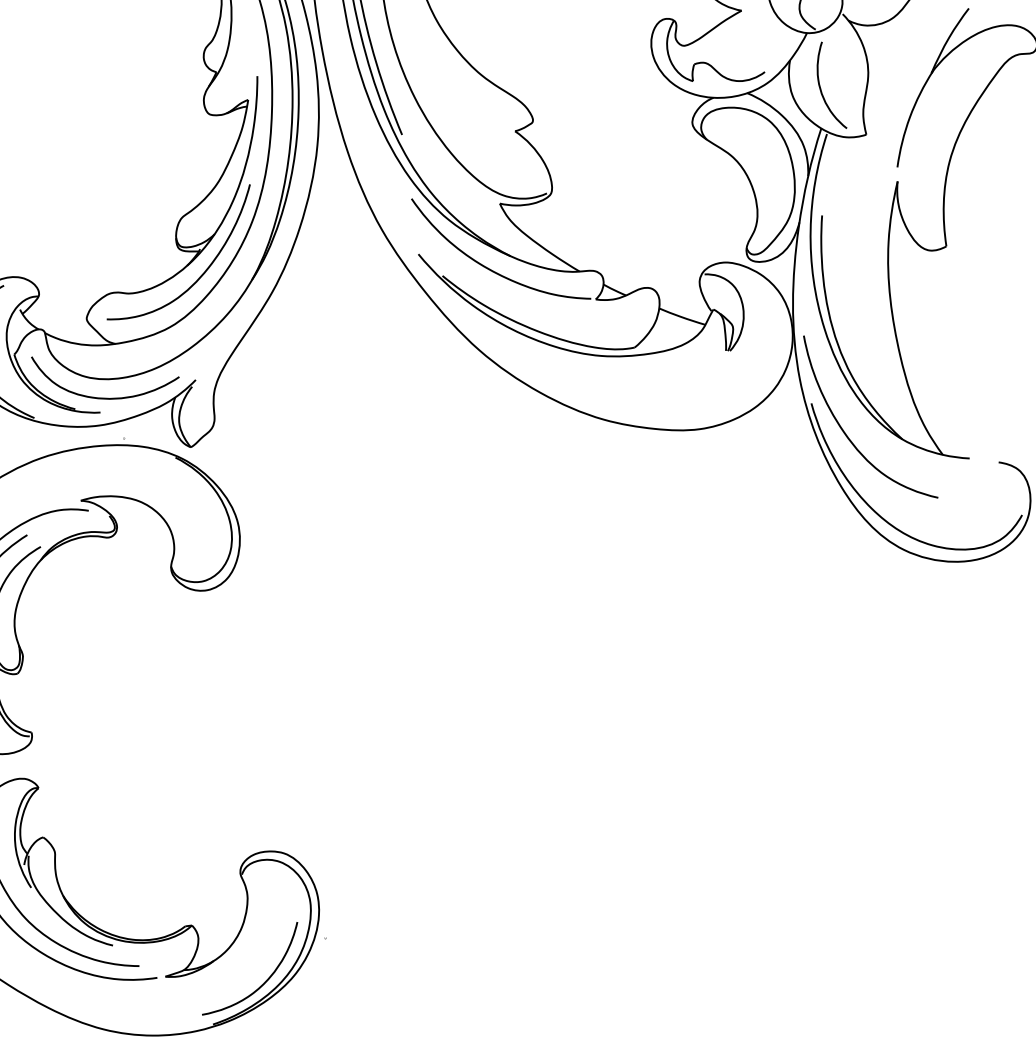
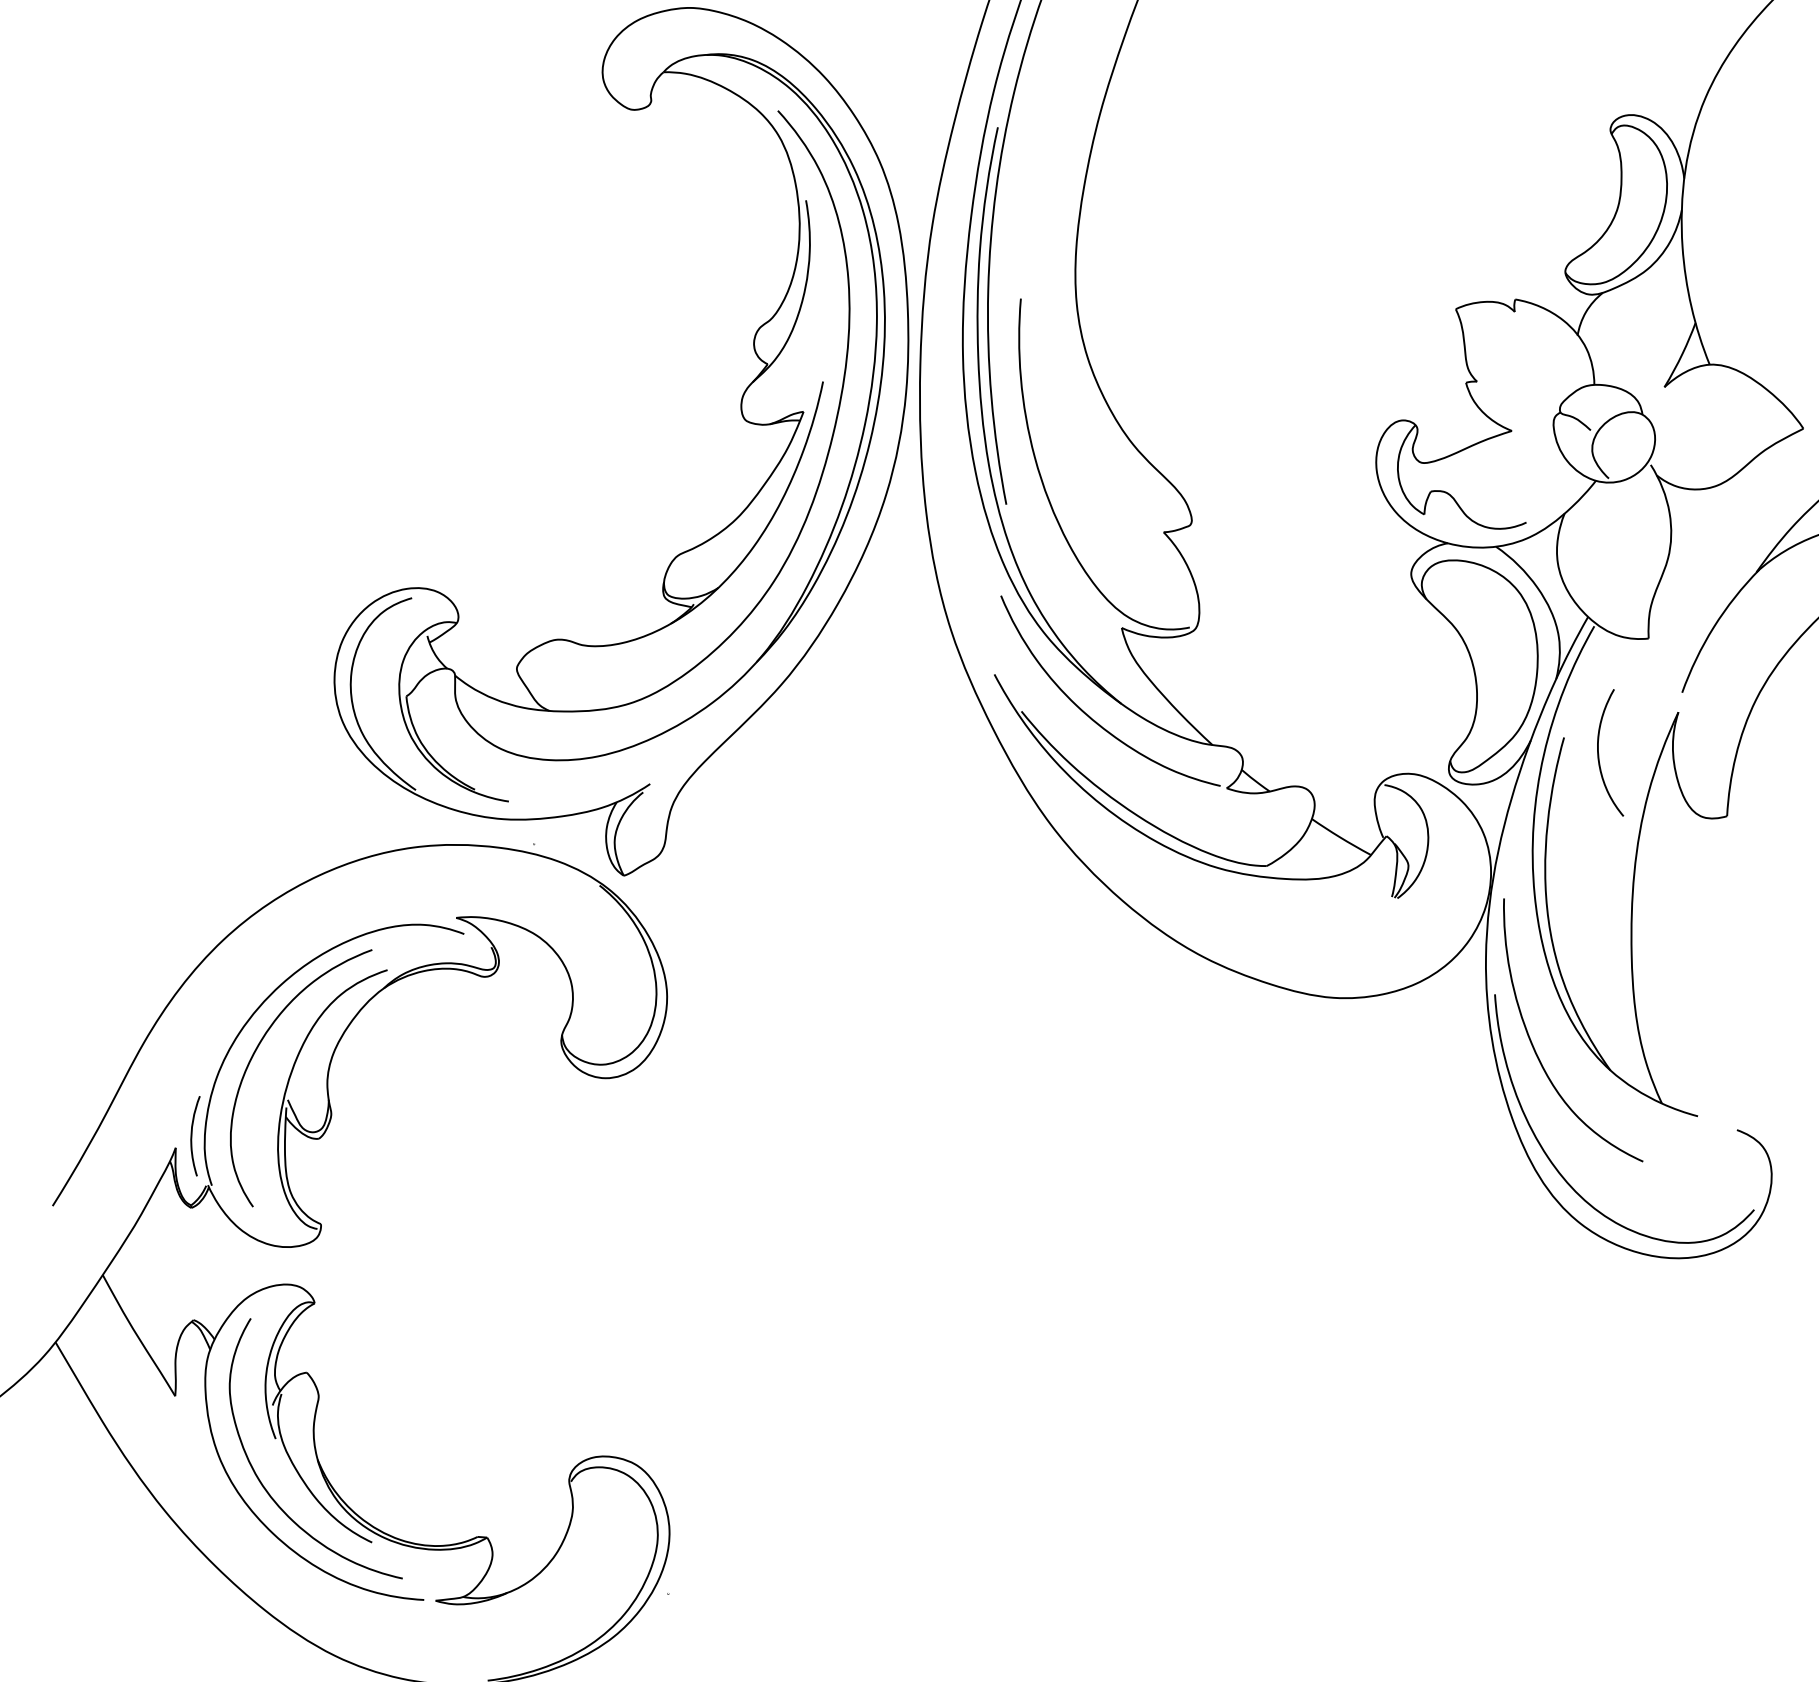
curve: (821, 89) -> (1599, 754), moved
curve: (202, 274) -> (689, 639), removed
curve: (105, 397) -> (519, 782), removed
curve: (264, 981) -> (571, 1636), removed

